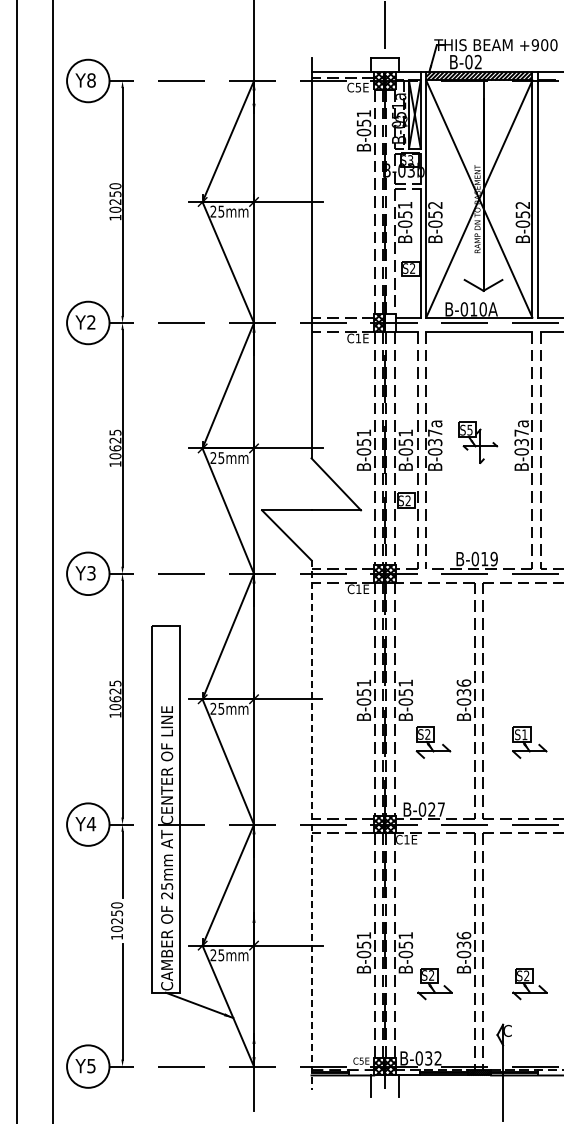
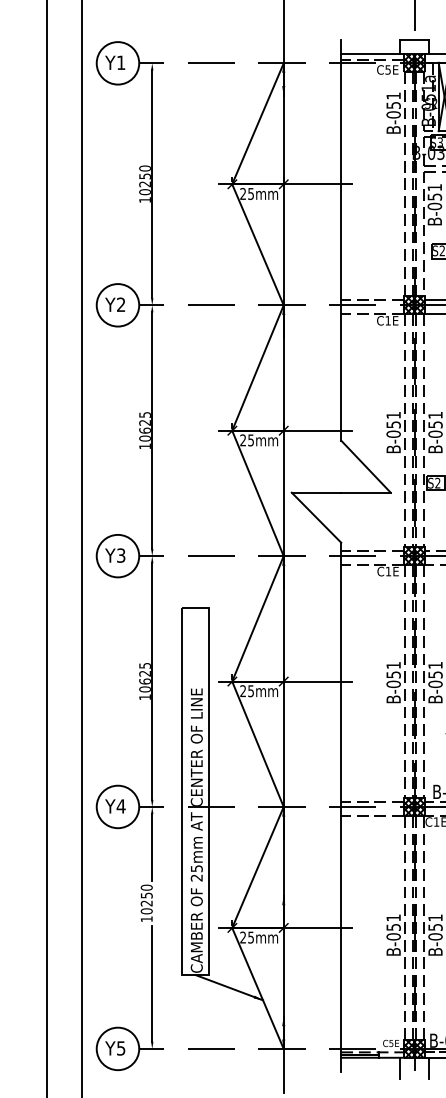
text: (91, 80) -> (121, 62), Y8 -> Y1
hatch: (390, 322) -> (420, 304), added
line: (311, 825) -> (341, 807), dashed -> solid

